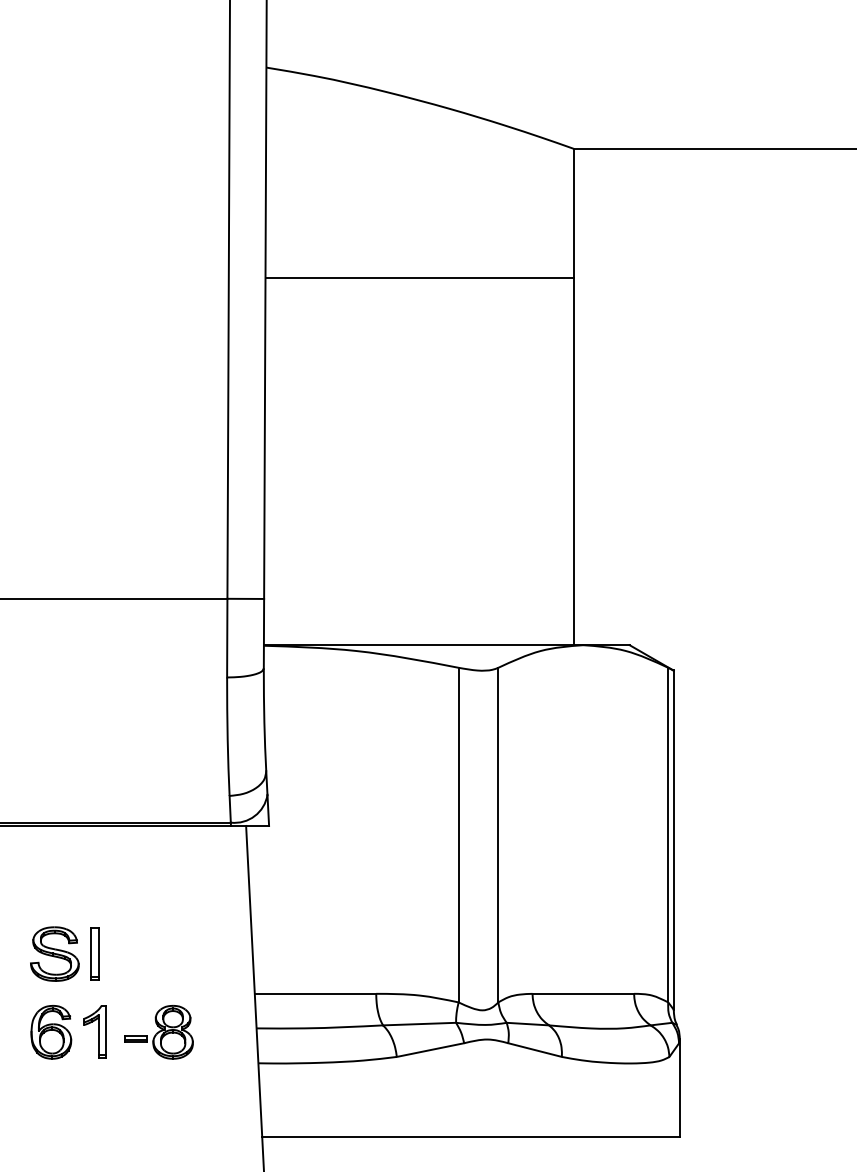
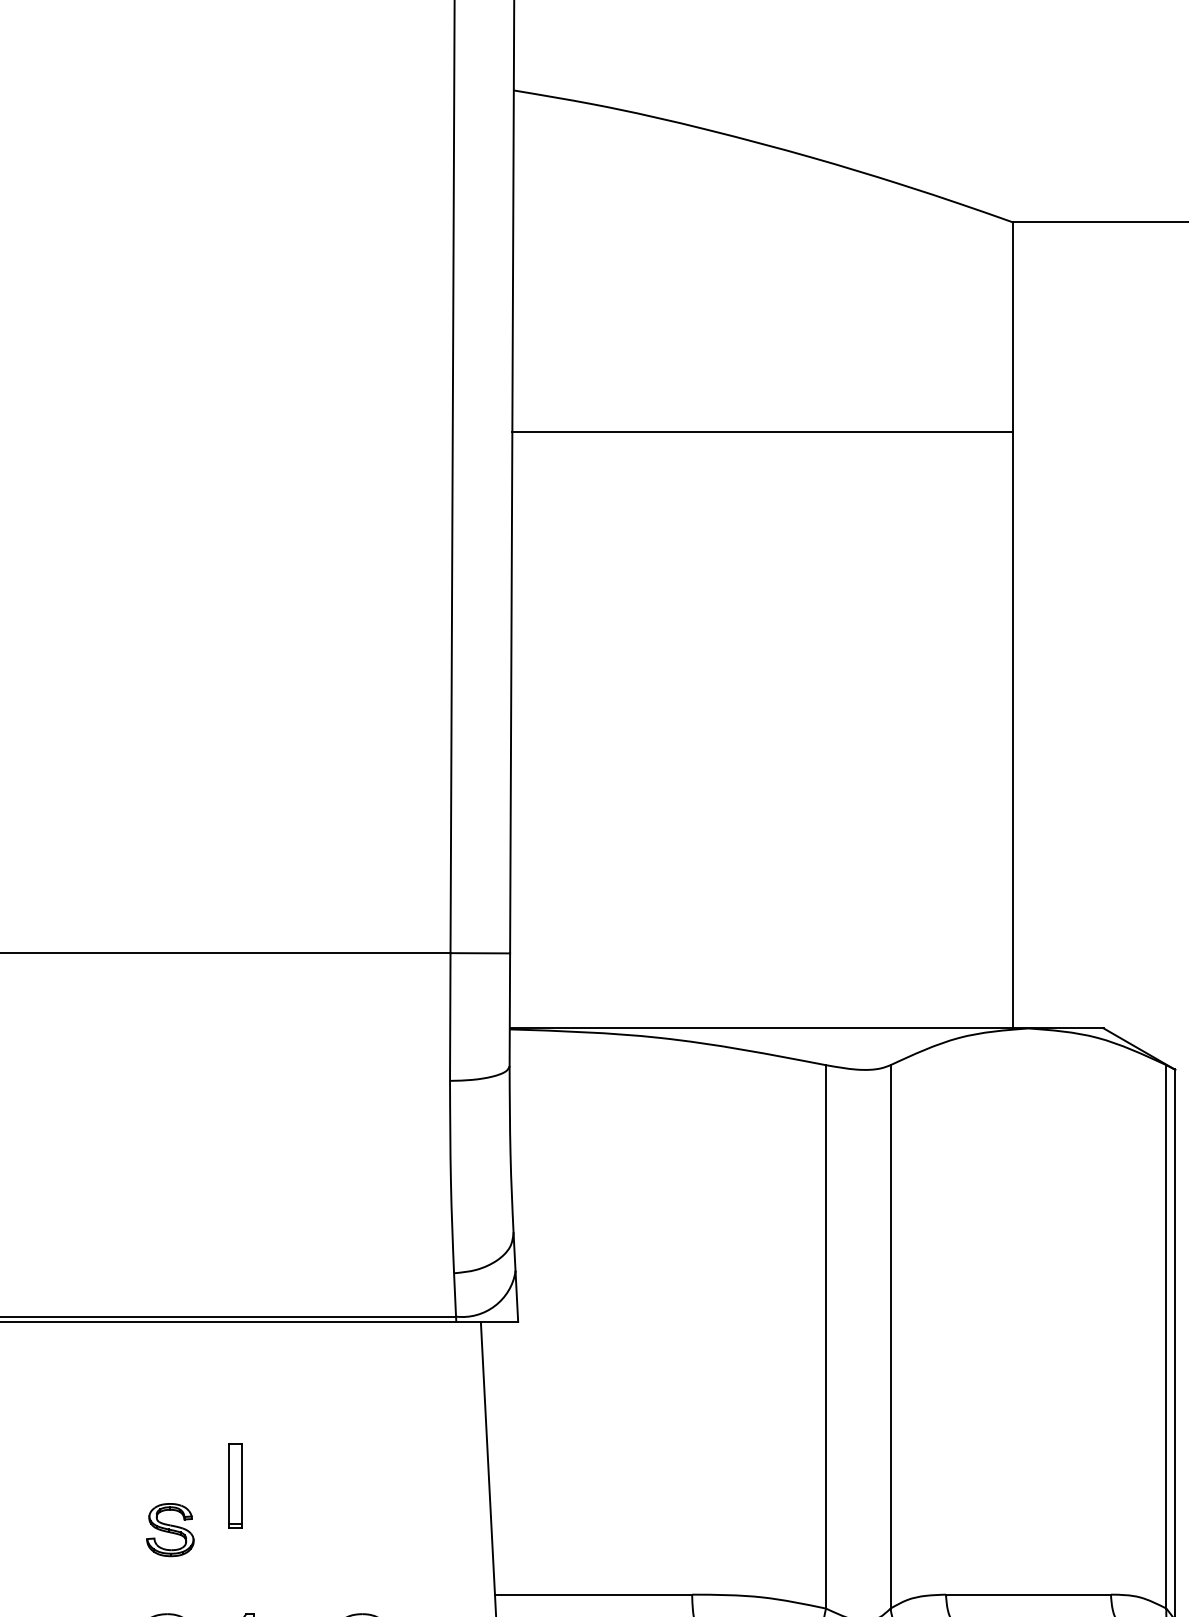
part: (54, 953) -> (169, 1529), size x0.6
part: (94, 953) -> (234, 1485), moved

